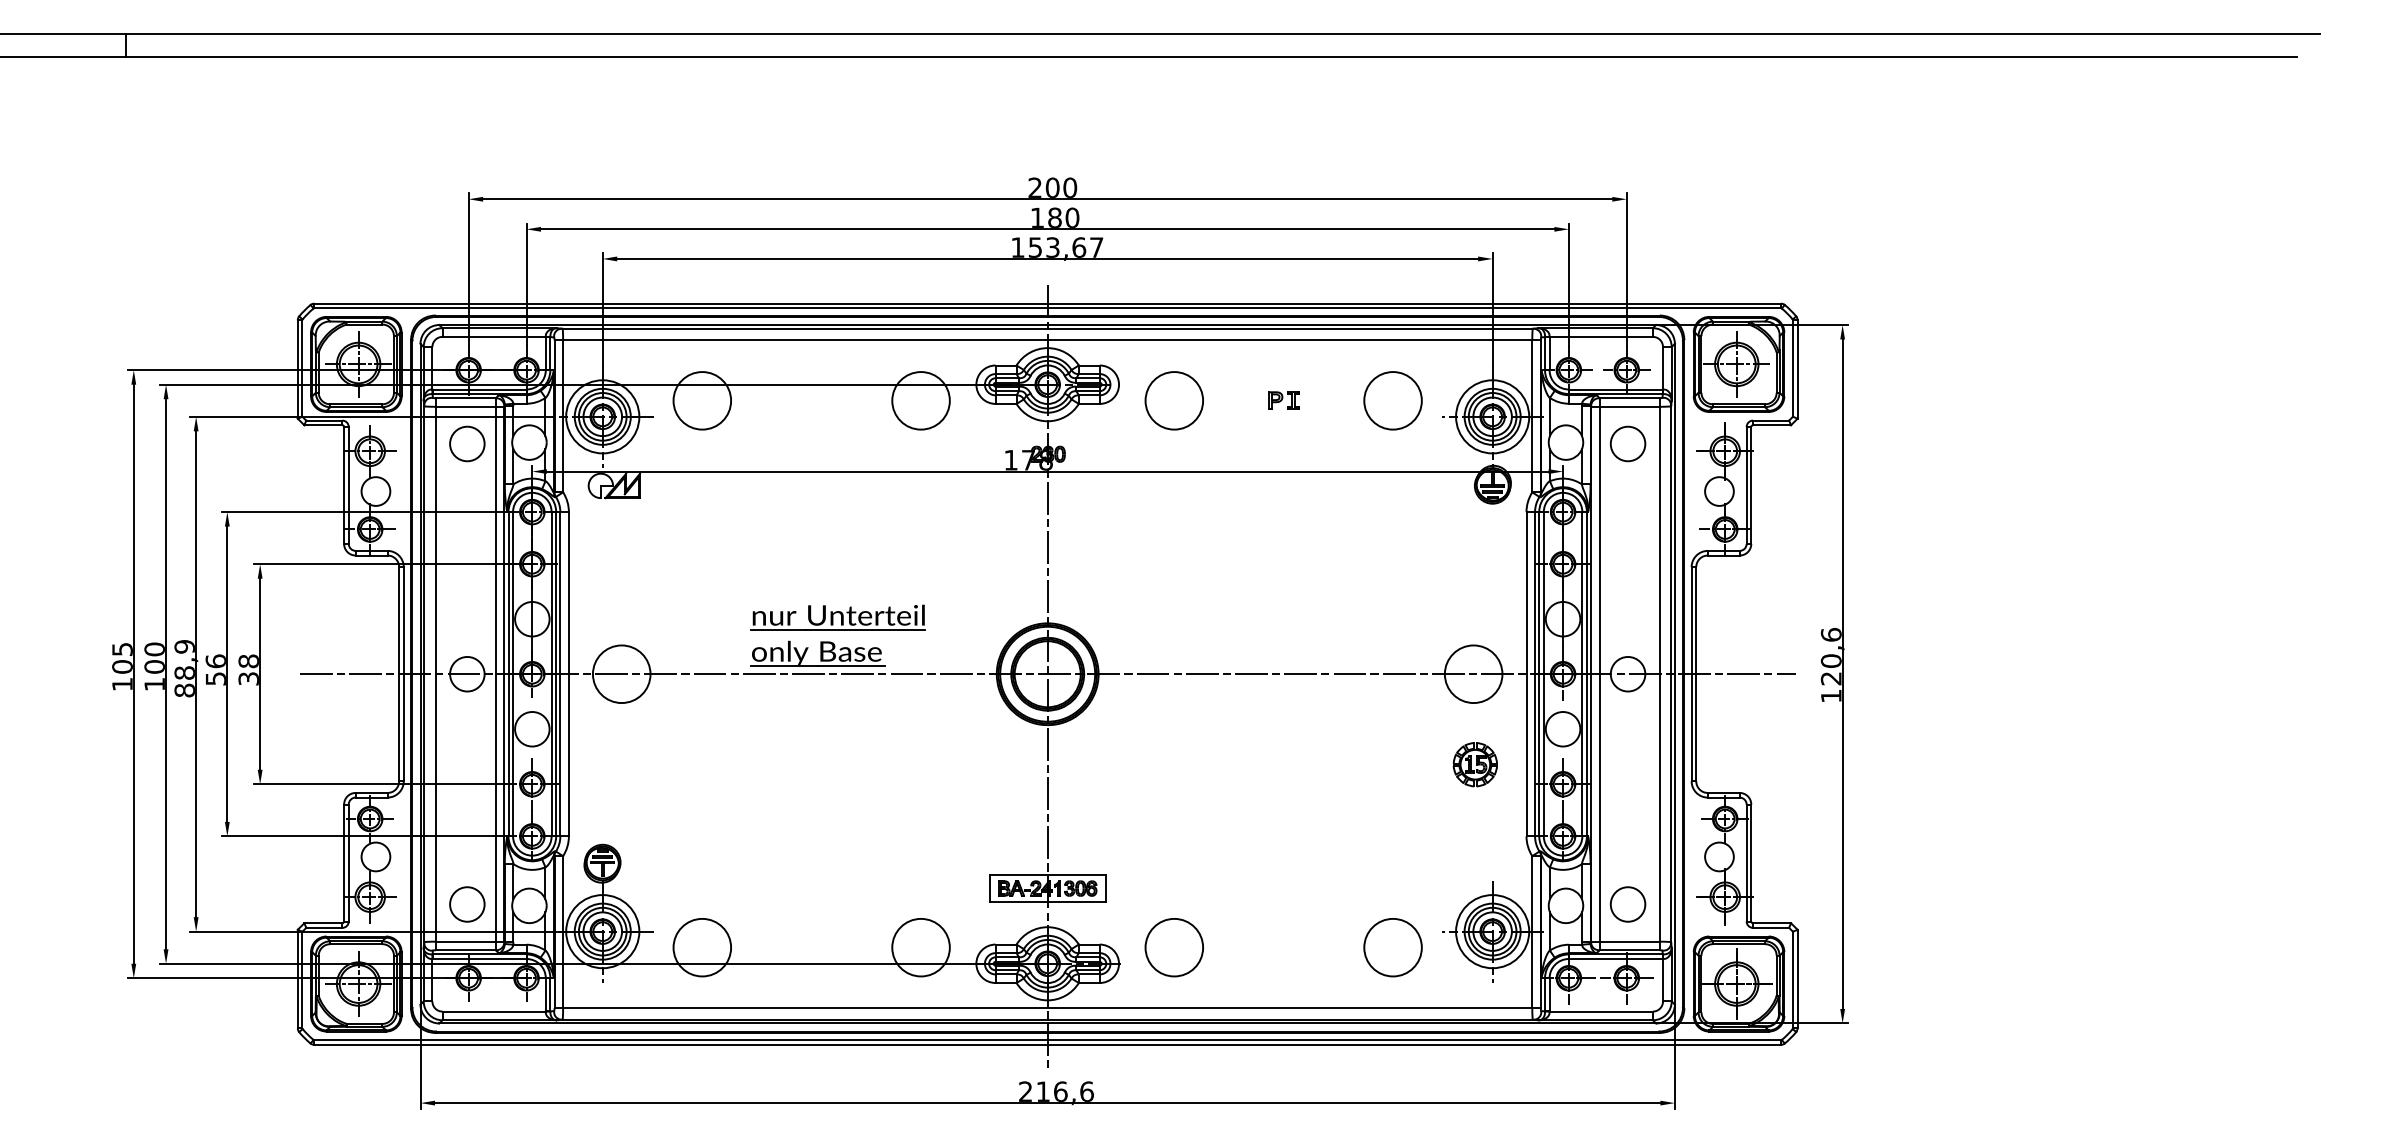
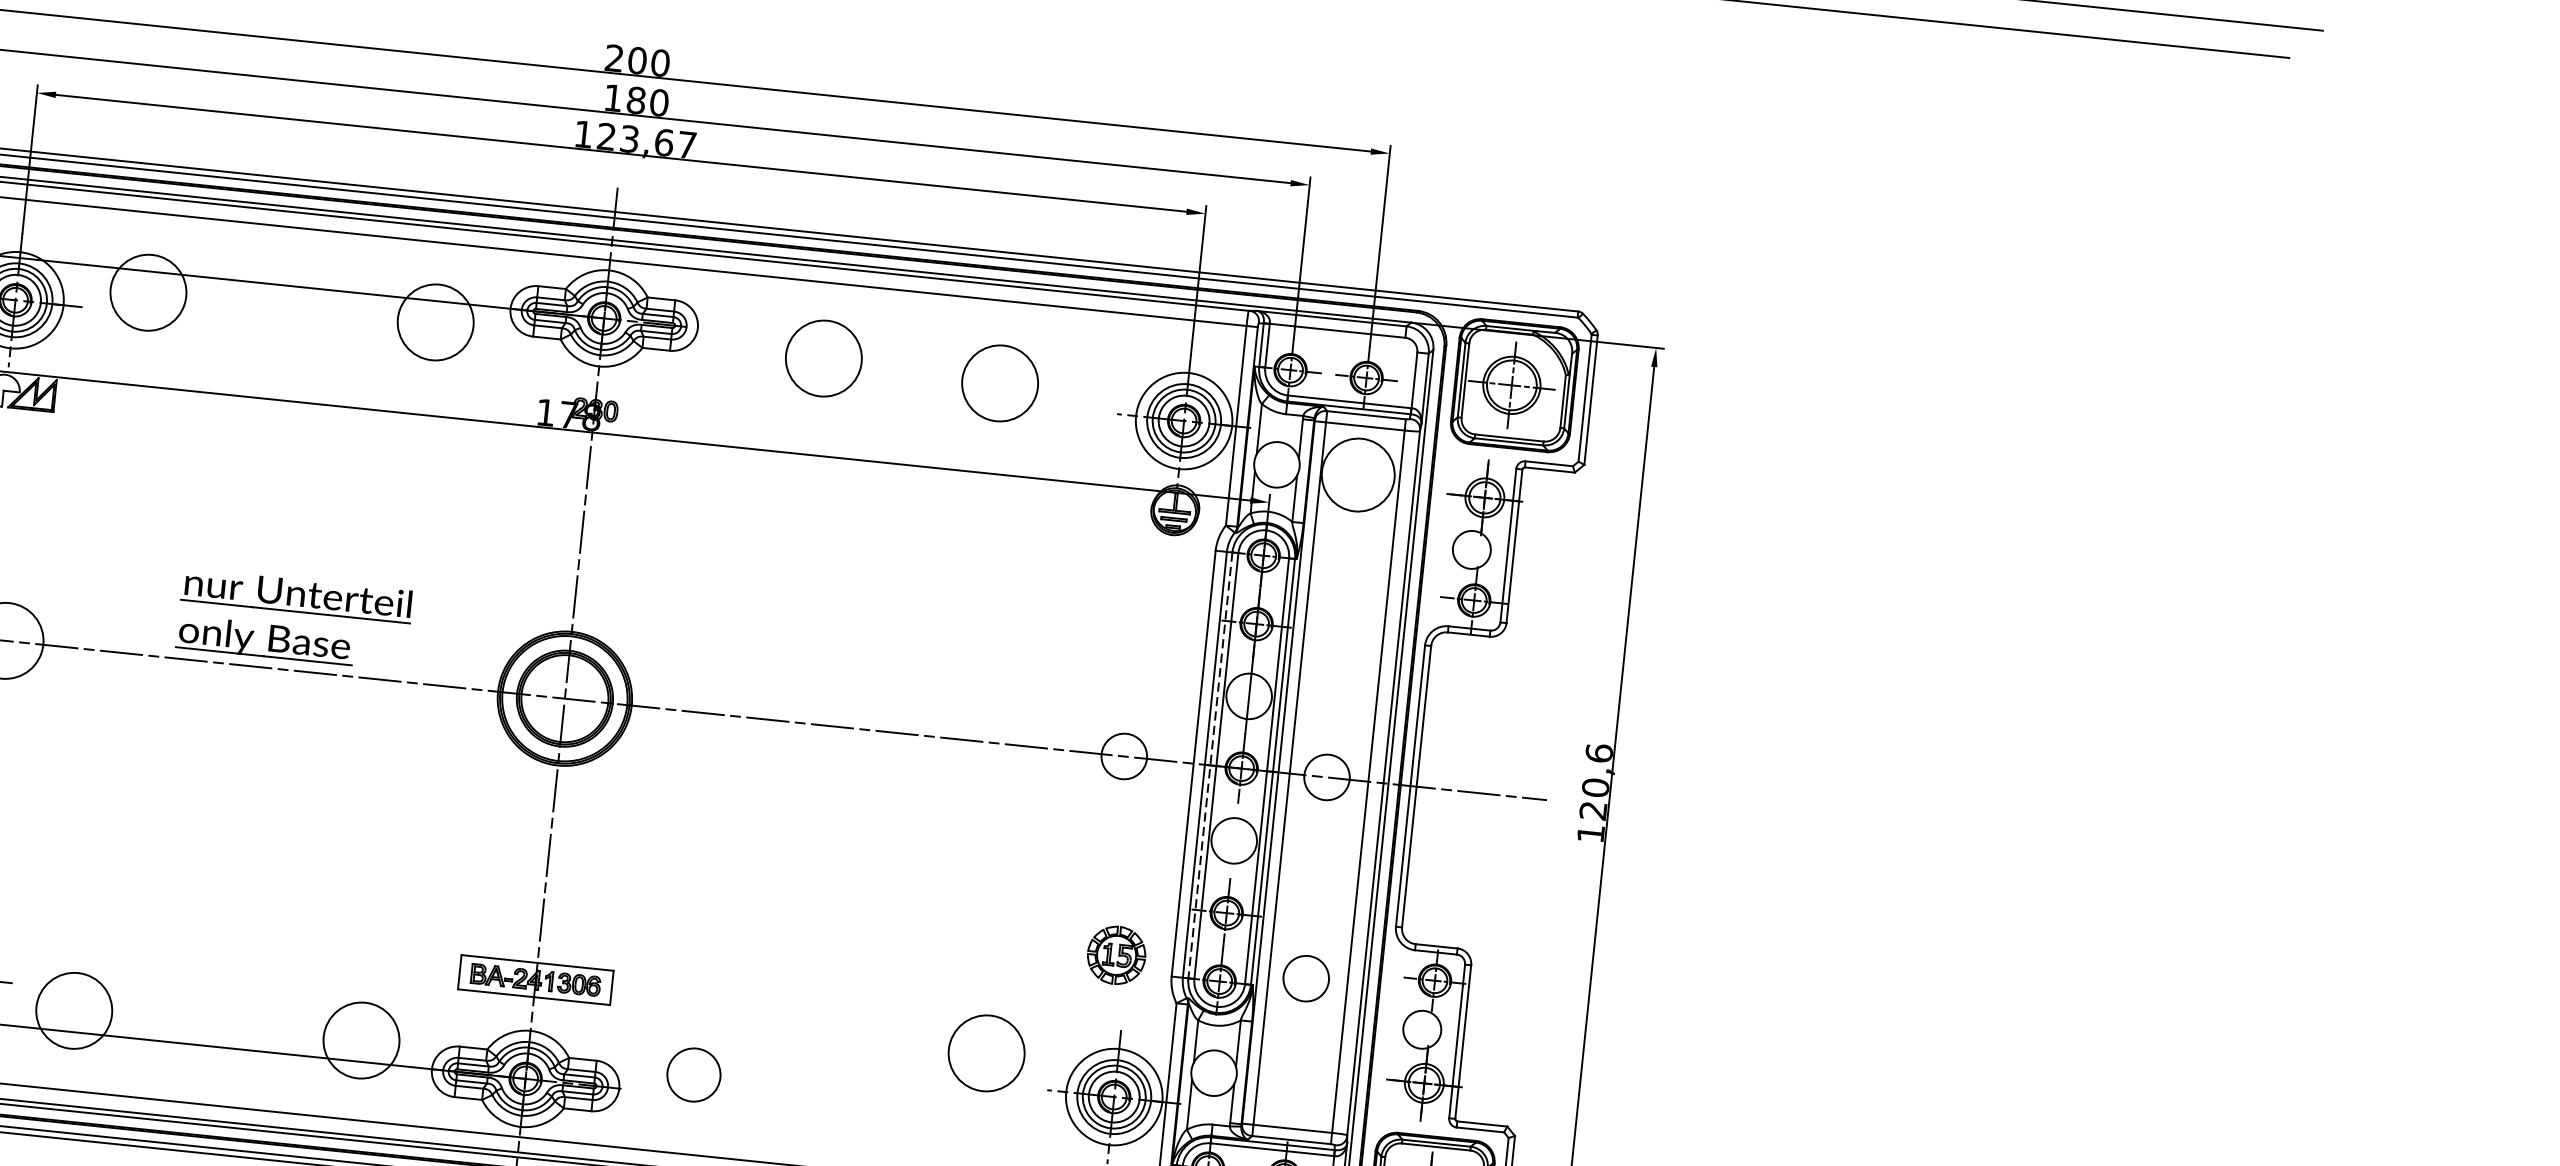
text: (1034, 247) -> (605, 136), 153,67 -> 123,67
circle: (1173, 400) -> (822, 358), moved
part: (1283, 400) -> (911, 371), removed
circle: (1392, 400) -> (999, 382), moved
circle: (1627, 443) -> (1357, 474), size x1.6
circle: (1473, 674) -> (1124, 756), size x0.6
line: (1539, 674) -> (1210, 765), solid -> dashed
part: (1474, 764) -> (1115, 955), moved
circle: (1627, 904) -> (1305, 978), moved
circle: (1173, 947) -> (693, 1074), size x0.7
circle: (1392, 947) -> (985, 1053), moved

